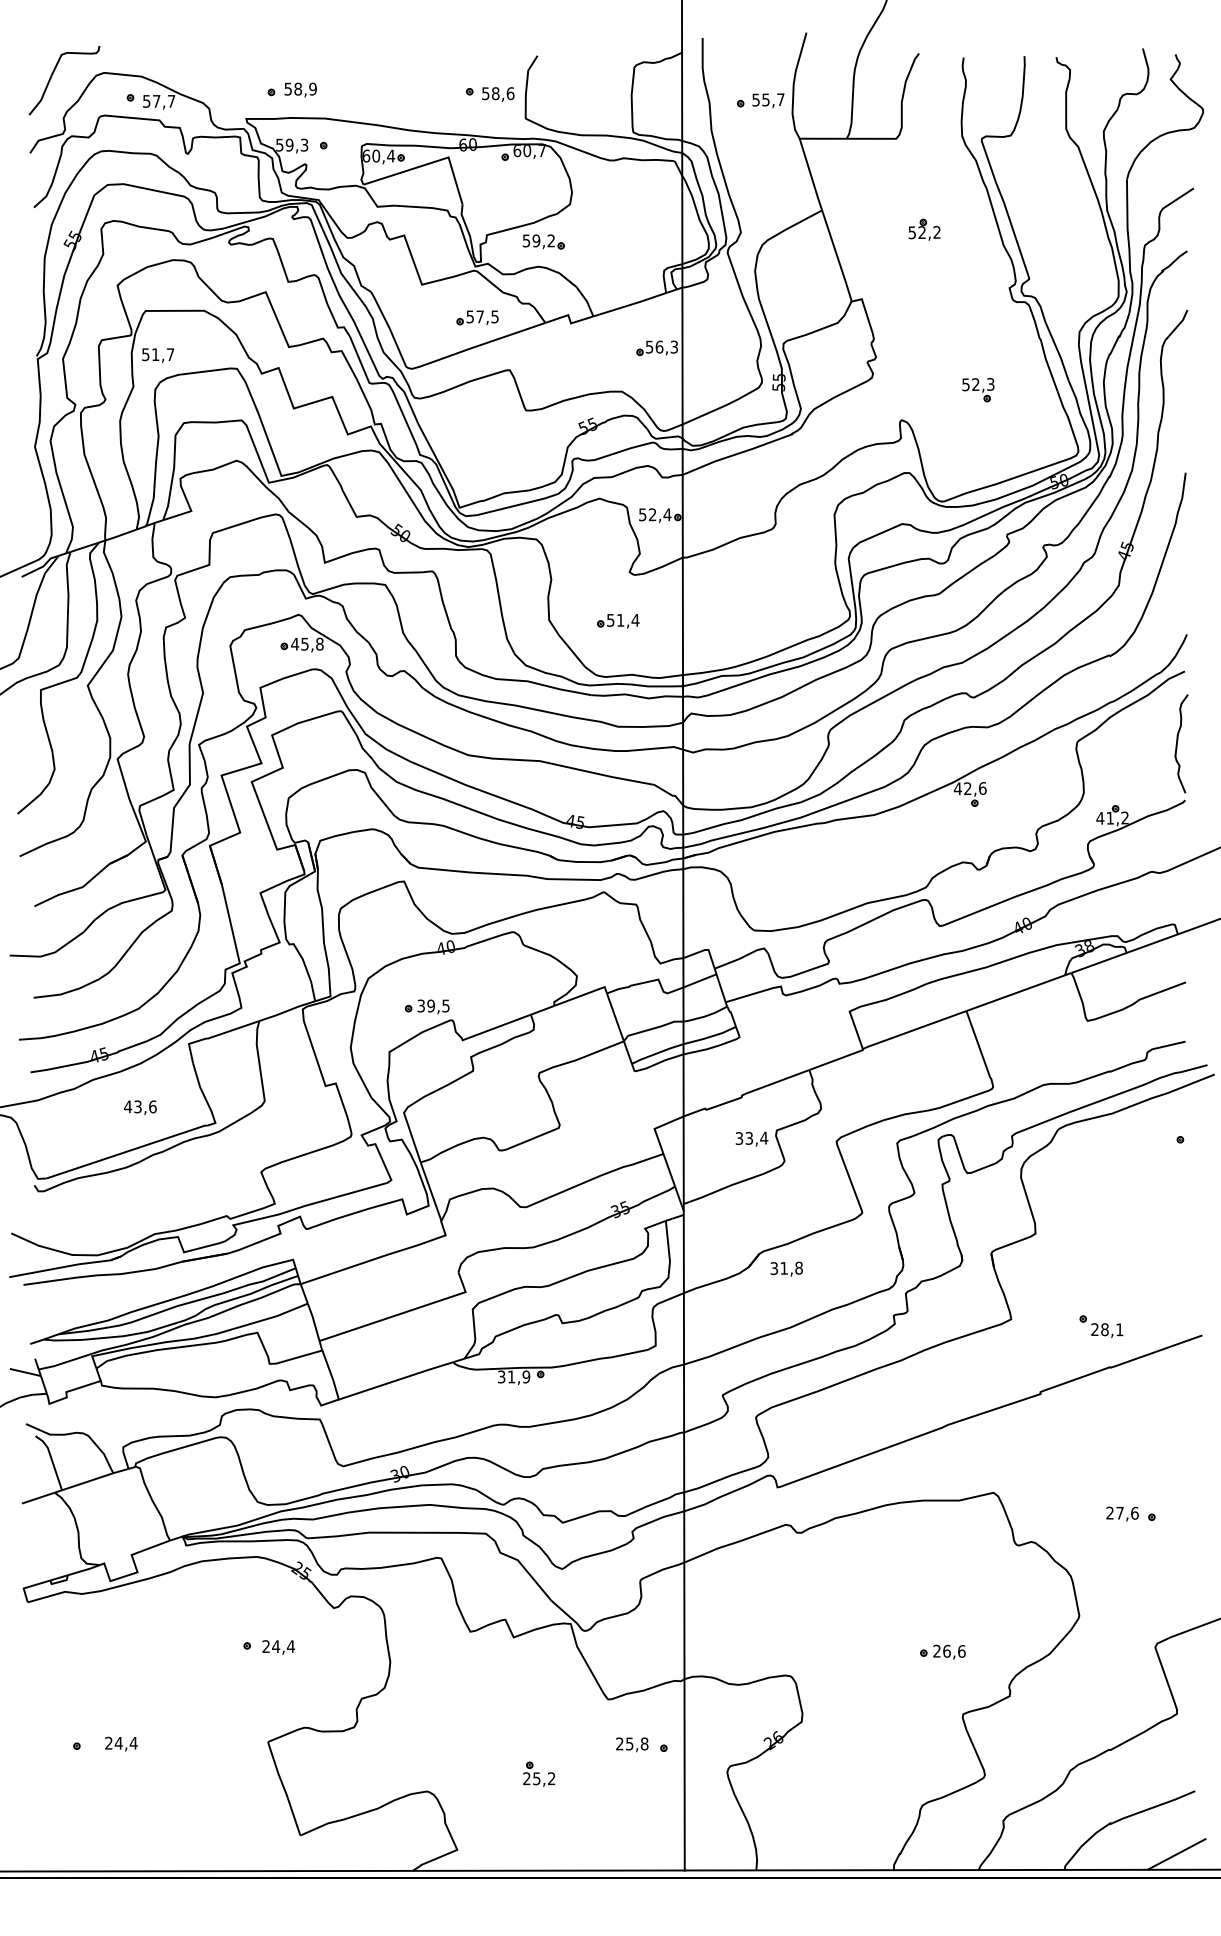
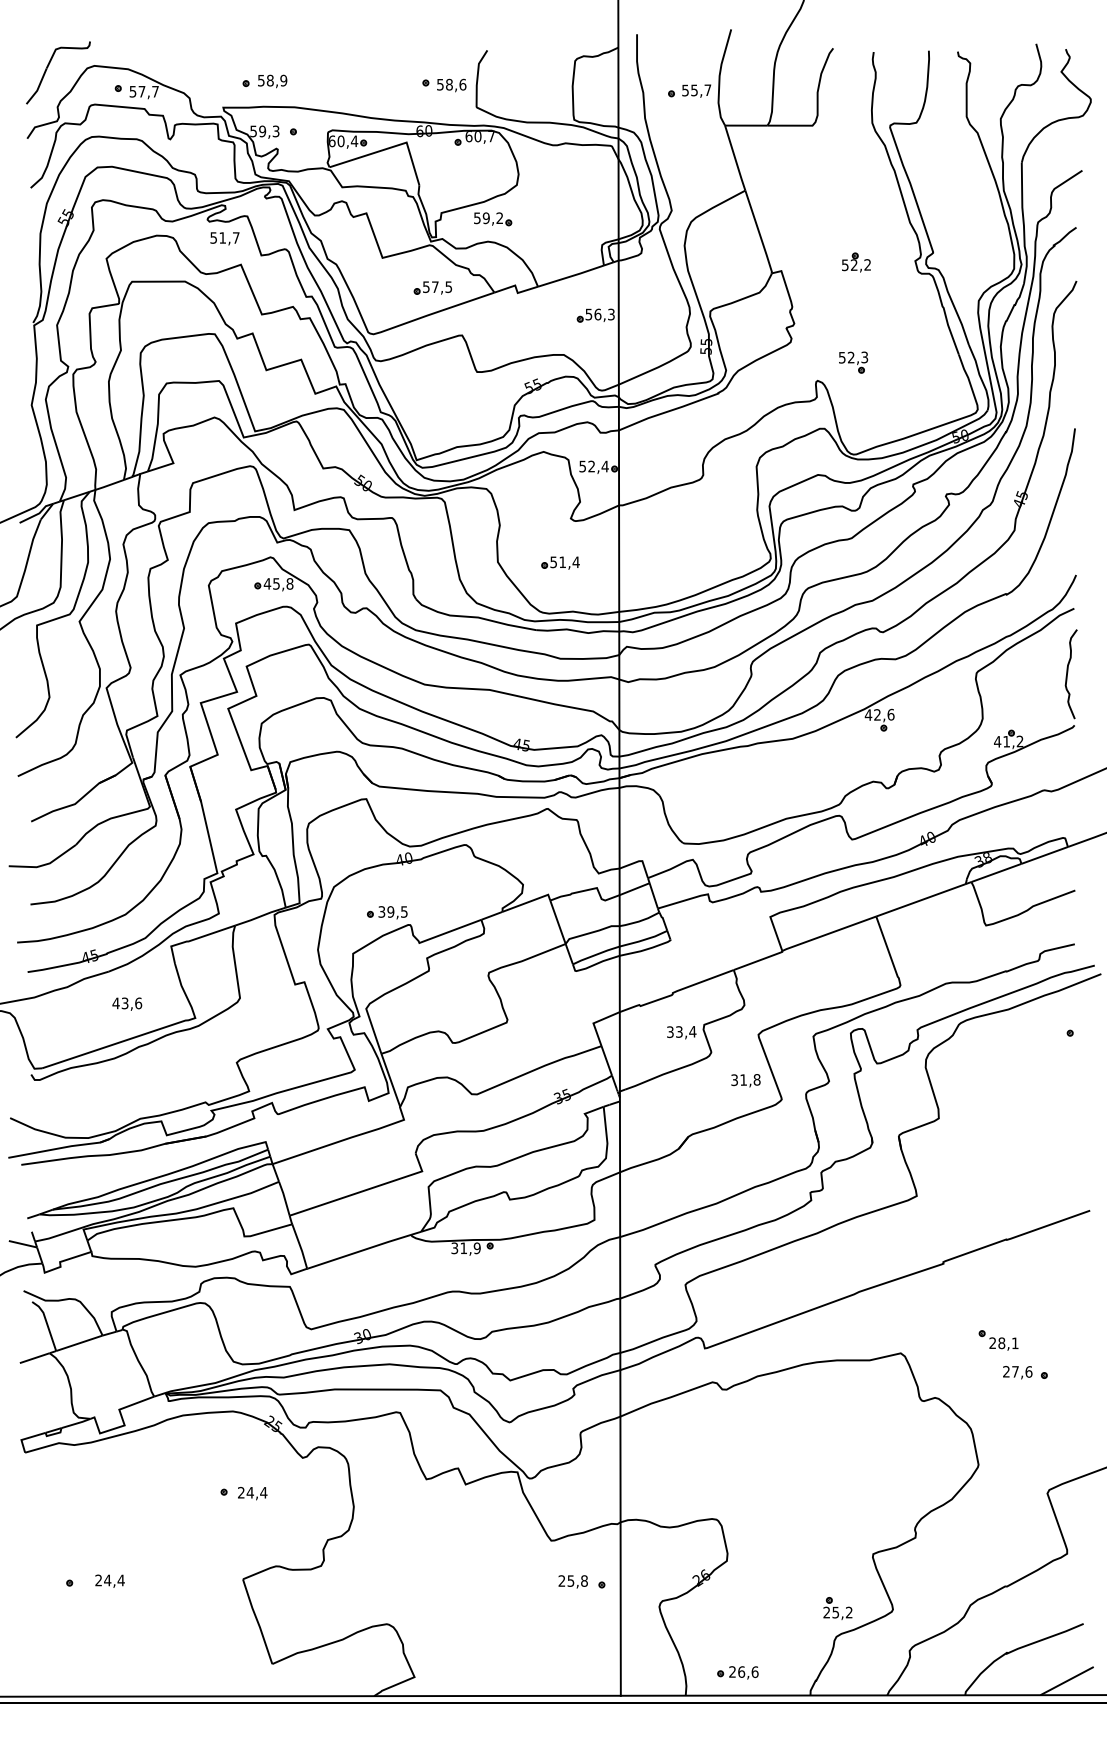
part: (924, 229) -> (856, 262), moved
text: (158, 355) -> (225, 238), moved
part: (978, 390) -> (853, 362), moved
text: (786, 1268) -> (745, 1080), moved
part: (1101, 1326) -> (998, 1340), moved
part: (942, 1651) -> (737, 1672), moved
part: (539, 1773) -> (838, 1607), moved

